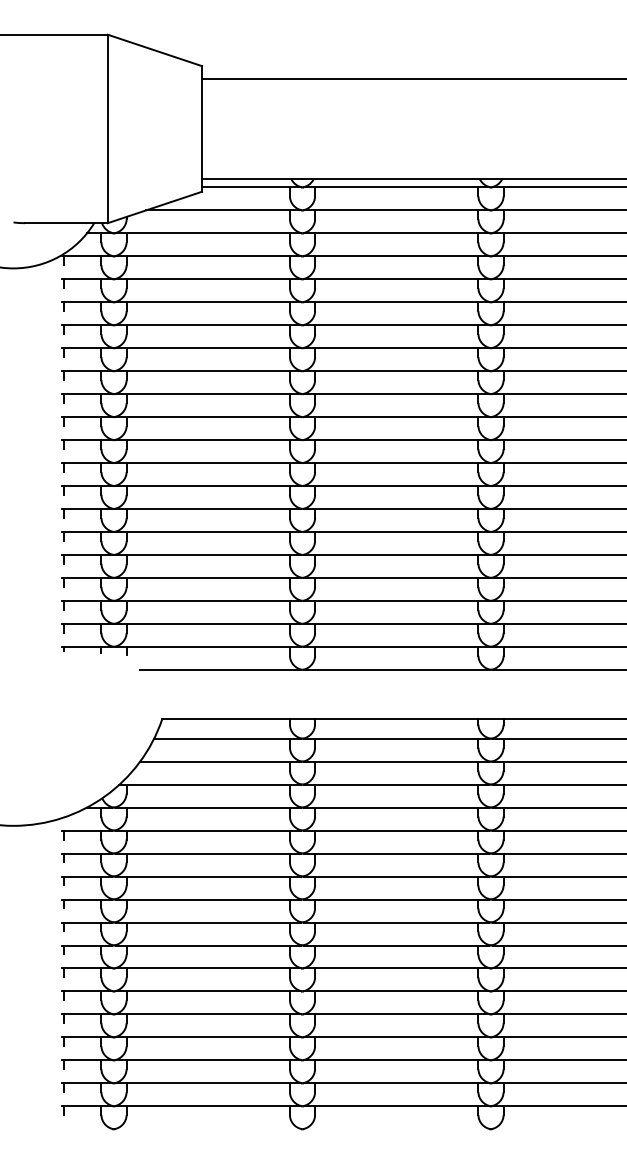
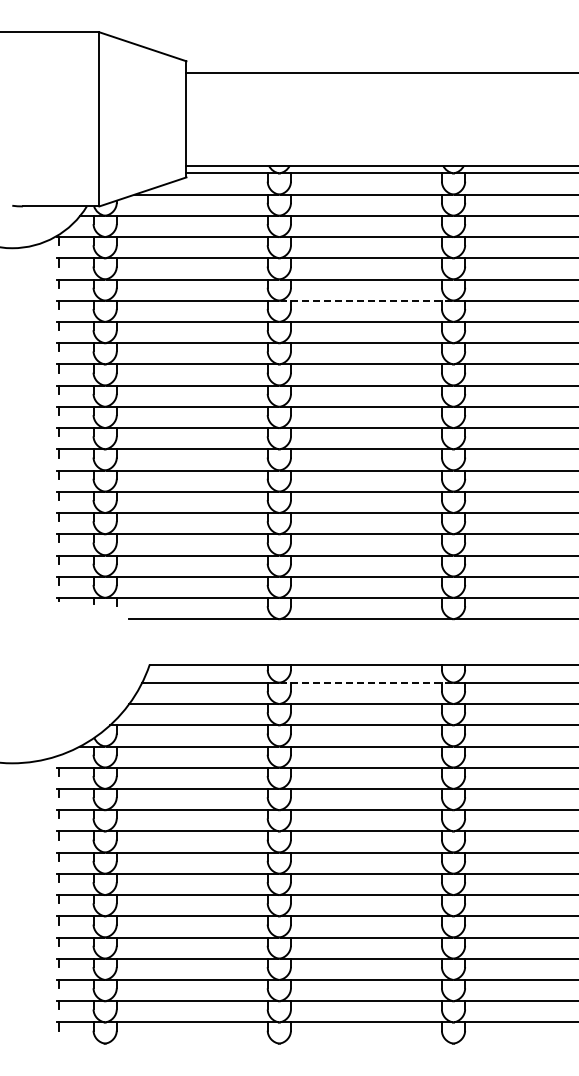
line: (396, 324) -> (366, 300), solid -> dashed
line: (396, 738) -> (366, 682), solid -> dashed

